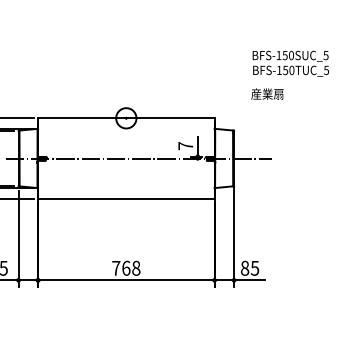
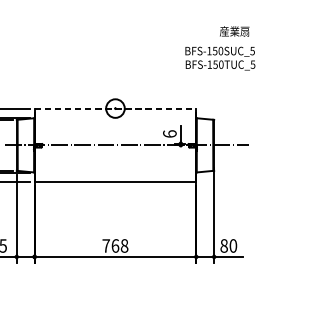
text: (290, 63) -> (220, 58), moved
text: (267, 93) -> (234, 30), moved
line: (126, 118) -> (115, 108), solid -> dashed
text: (185, 145) -> (169, 133), 7 -> 6
text: (254, 267) -> (232, 245), 85 -> 80

